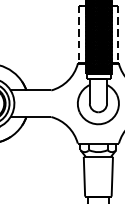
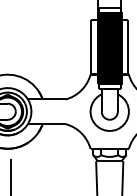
line: (78, 34) -> (91, 47), dashed -> solid
line: (118, 34) -> (128, 47), dashed -> solid

